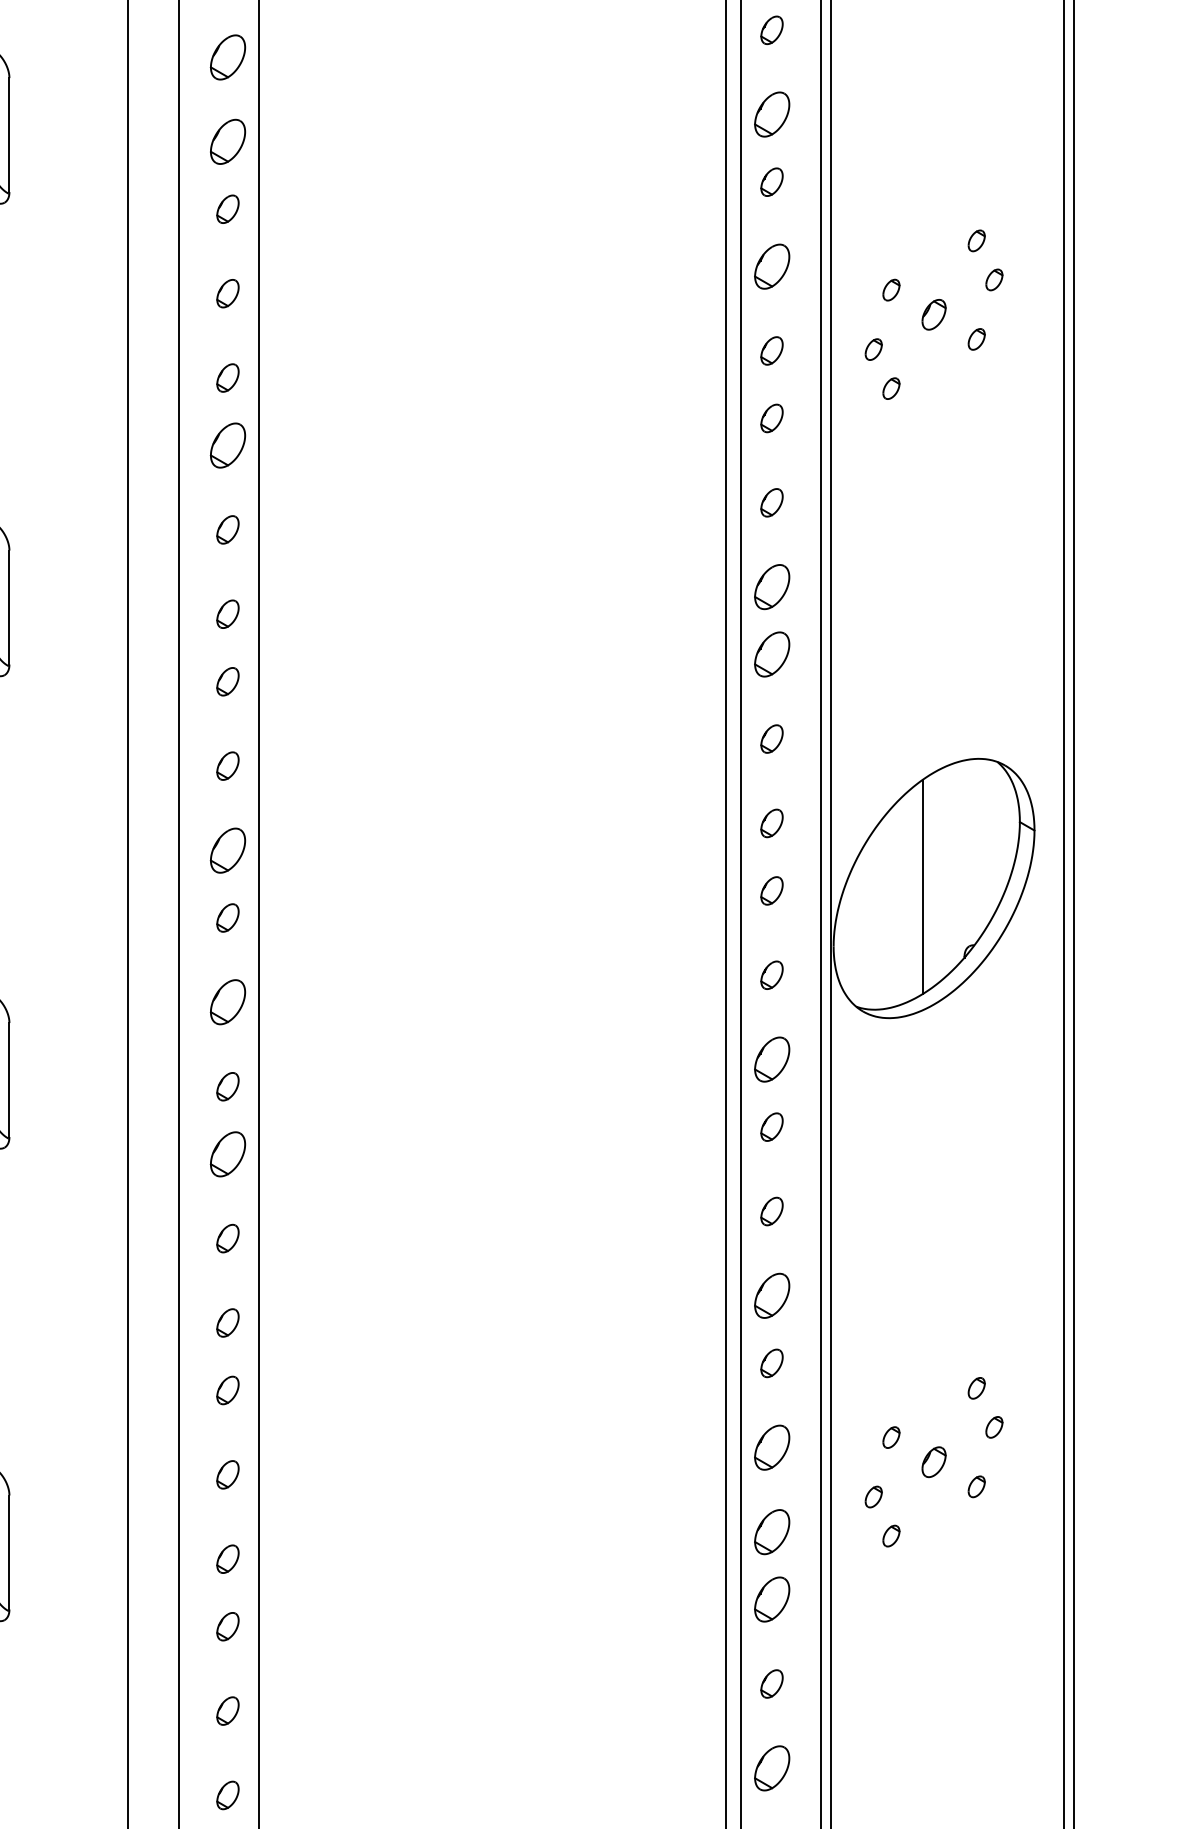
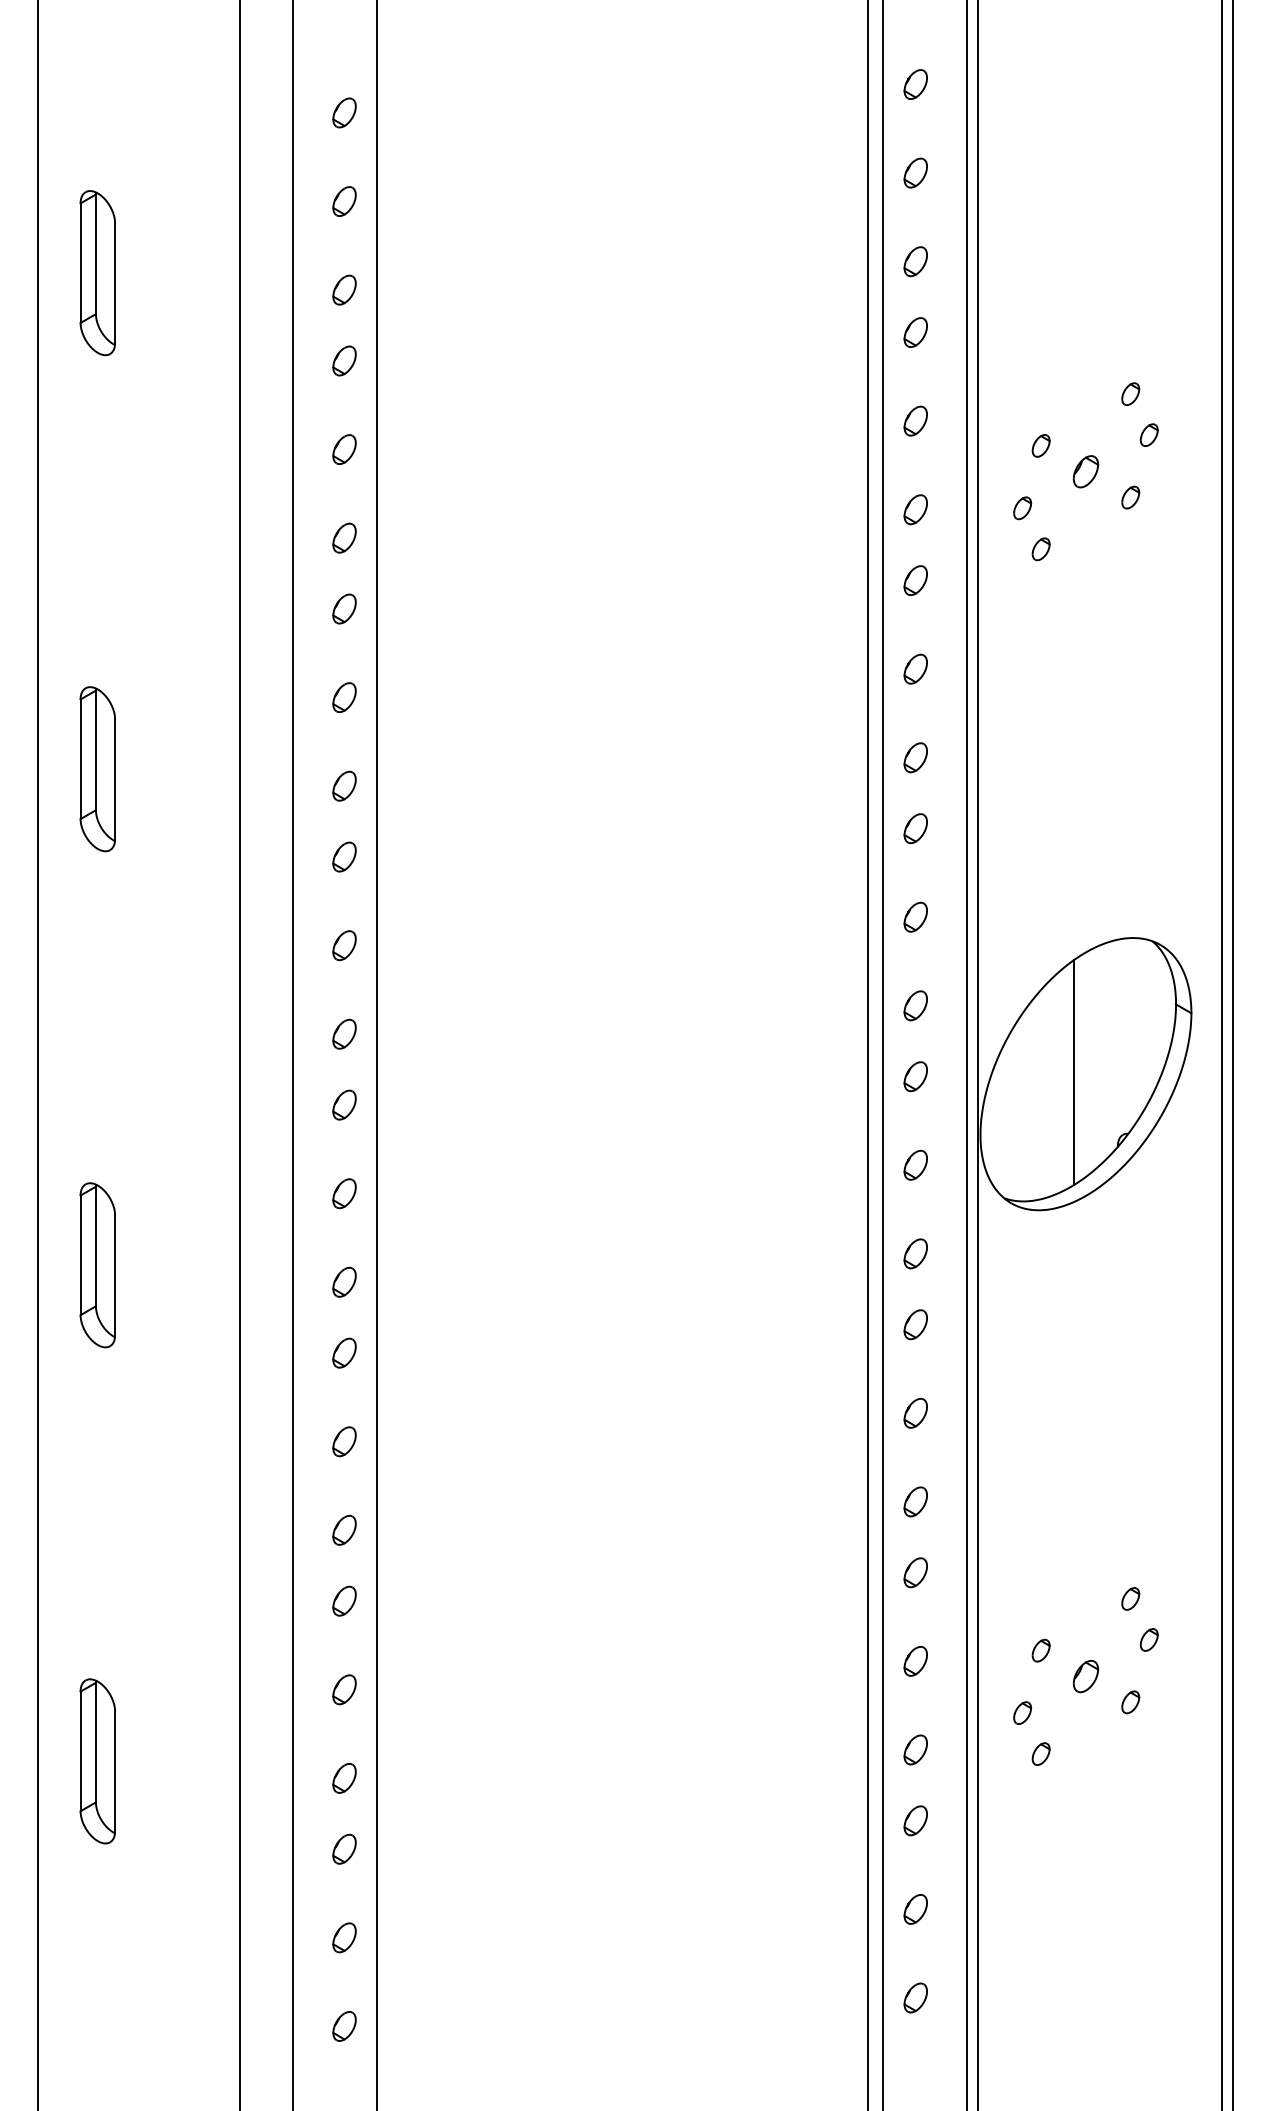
part: (227, 57) -> (344, 201), size x0.62
part: (771, 114) -> (915, 261), size x0.62
part: (227, 141) -> (344, 289), size x0.62
part: (771, 265) -> (915, 420), size x0.62
part: (227, 445) -> (344, 608), size x0.62
part: (771, 586) -> (915, 757), size x0.62
part: (771, 654) -> (915, 828), size x0.62
part: (227, 849) -> (344, 1033), size x0.62
part: (227, 1002) -> (344, 1193), size x0.62
part: (771, 1059) -> (915, 1253), size x0.62
part: (227, 1153) -> (344, 1352), size x0.62
part: (771, 1295) -> (915, 1501), size x0.62
part: (771, 1447) -> (915, 1661), size x0.62
part: (771, 1531) -> (915, 1749), size x0.62
part: (771, 1599) -> (915, 1820), size x0.62
part: (771, 1767) -> (915, 1997), size x0.62

